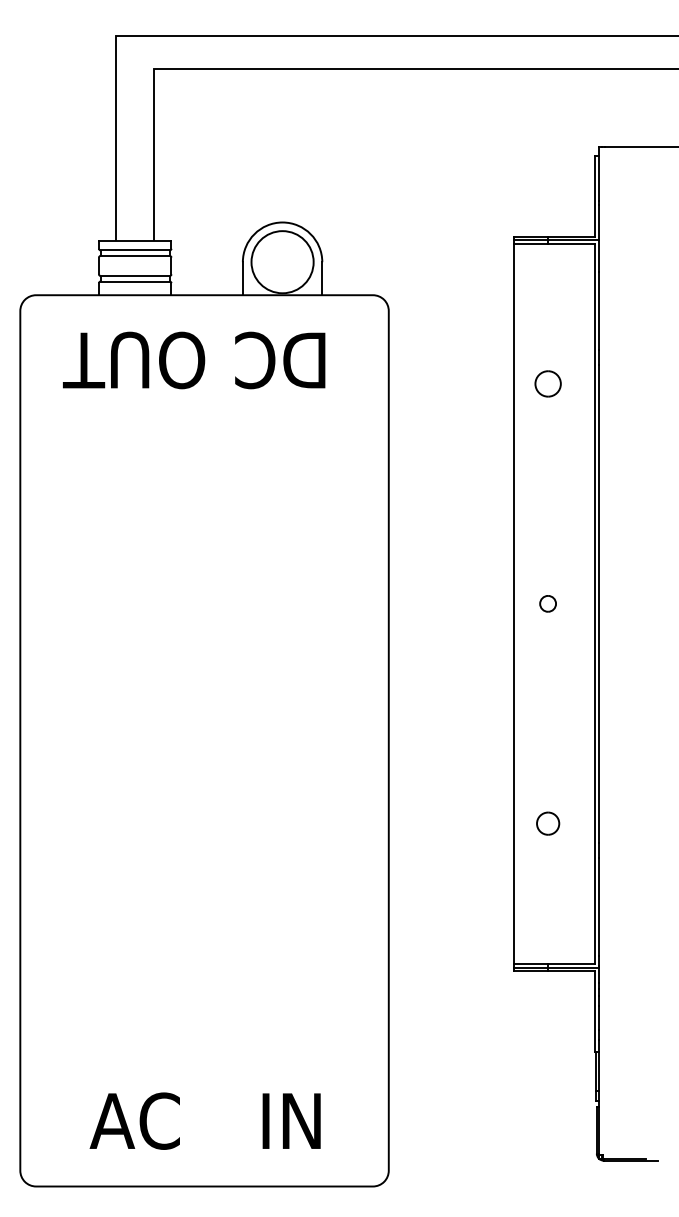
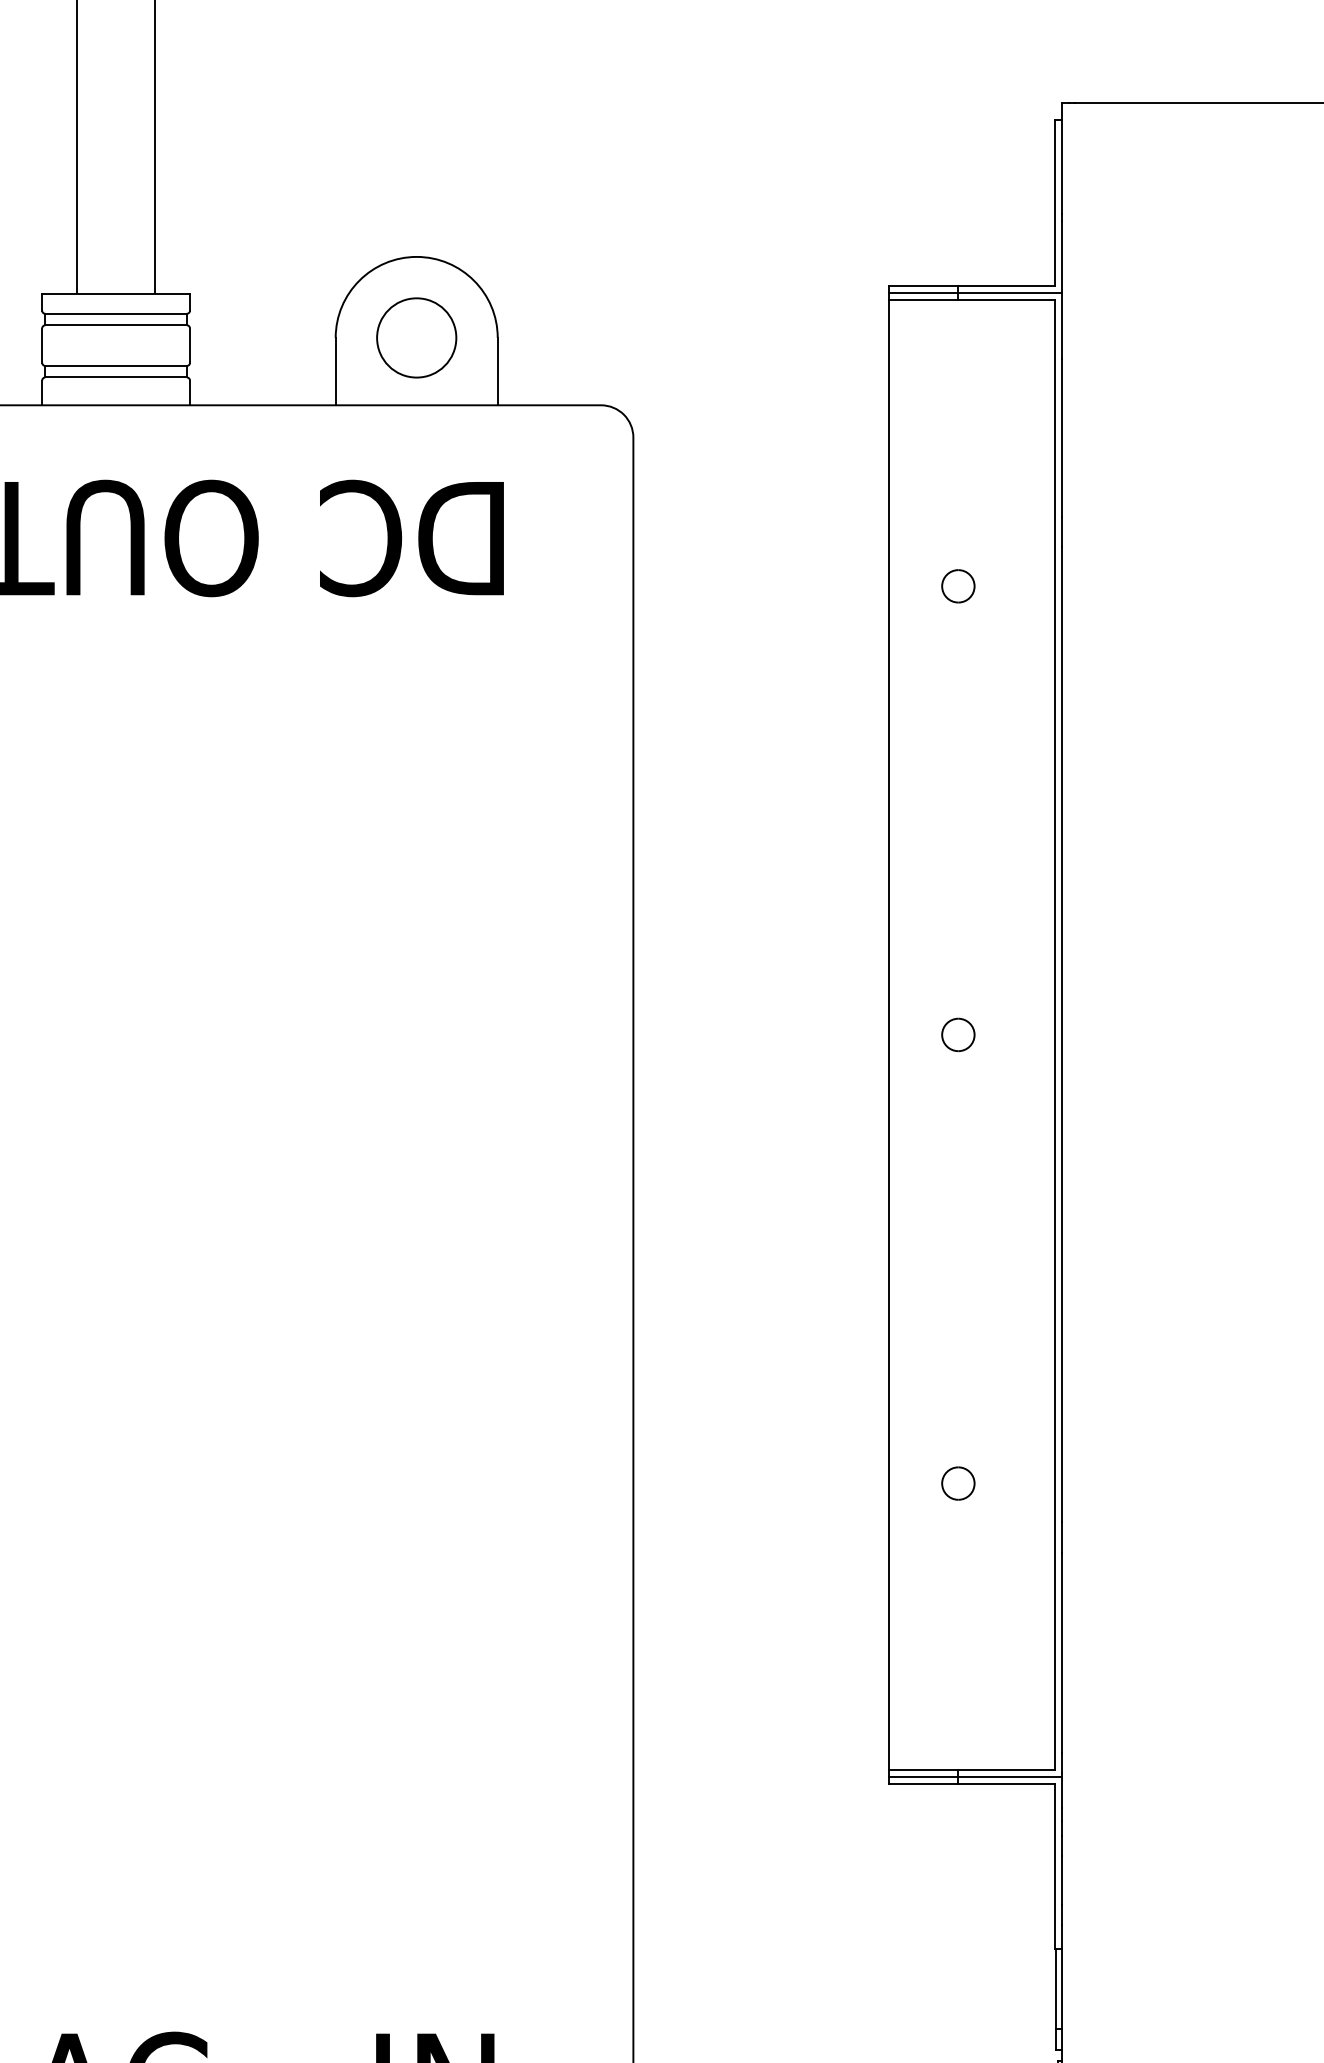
circle: (282, 261) -> (416, 336), size x0.62
part: (547, 383) -> (957, 585), size x0.62
part: (547, 823) -> (957, 1483), size x0.71

